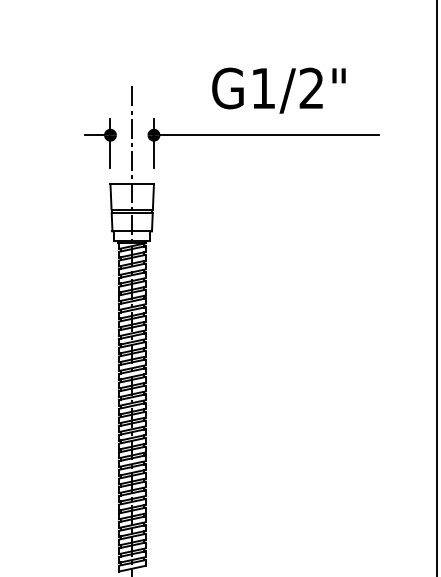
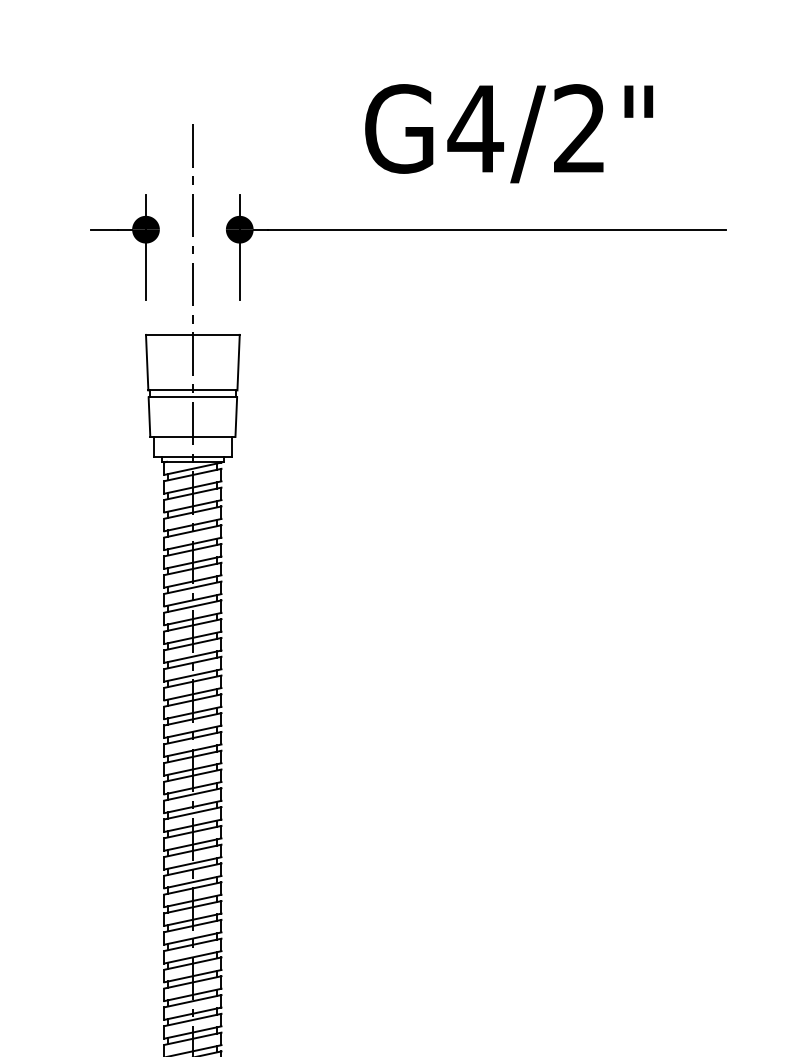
text: (263, 88) -> (475, 128), G1/2" -> G4/2"

